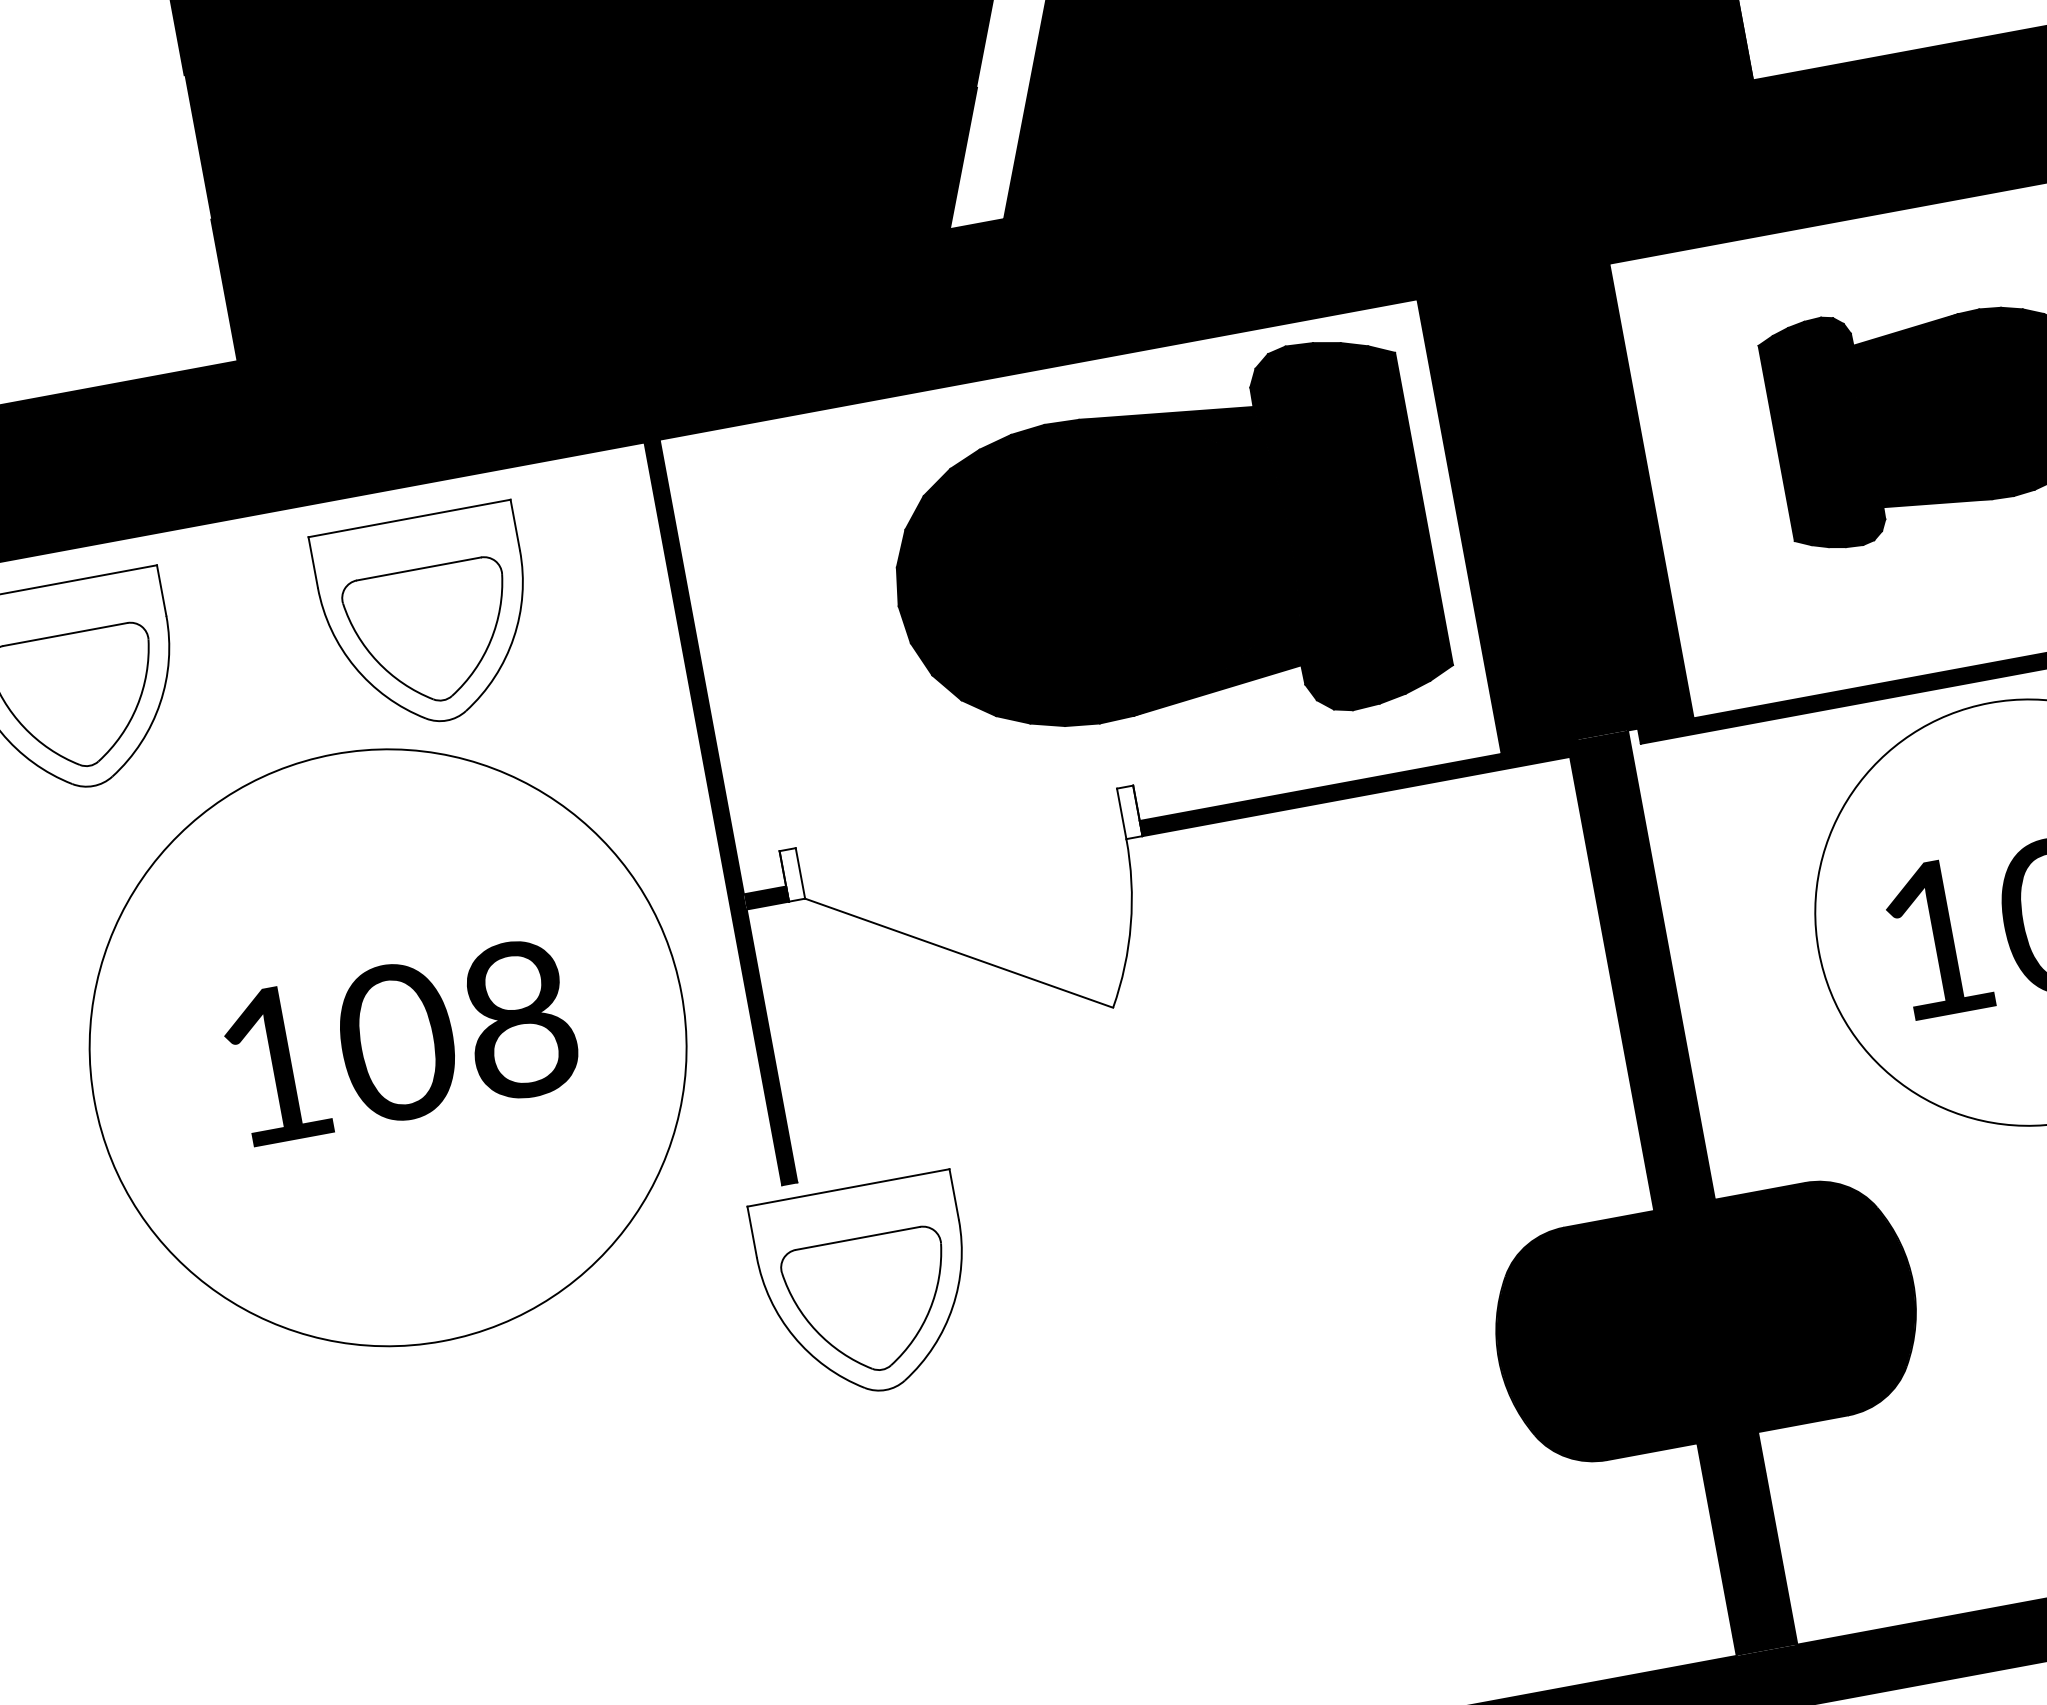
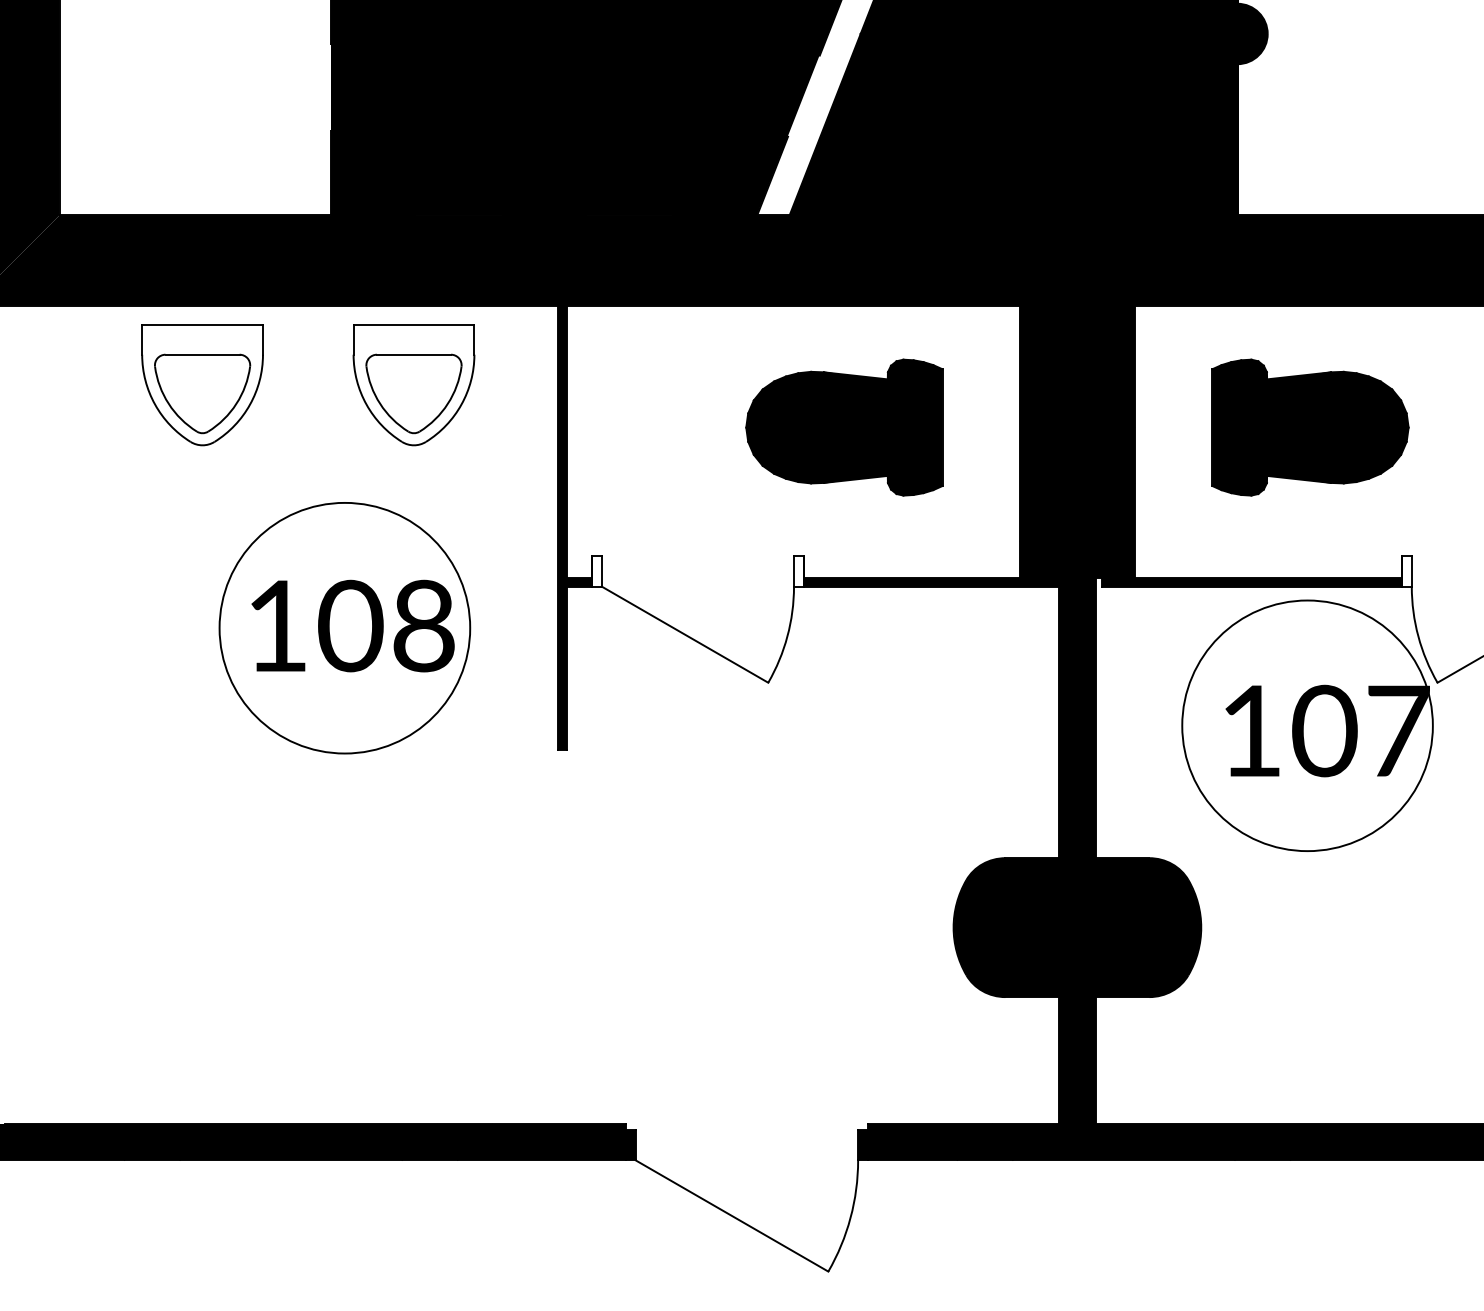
part: (1161, 557) -> (844, 427), size x0.62
circle: (387, 1046) -> (344, 627), size x0.71
part: (866, 1290) -> (595, 819), removed

